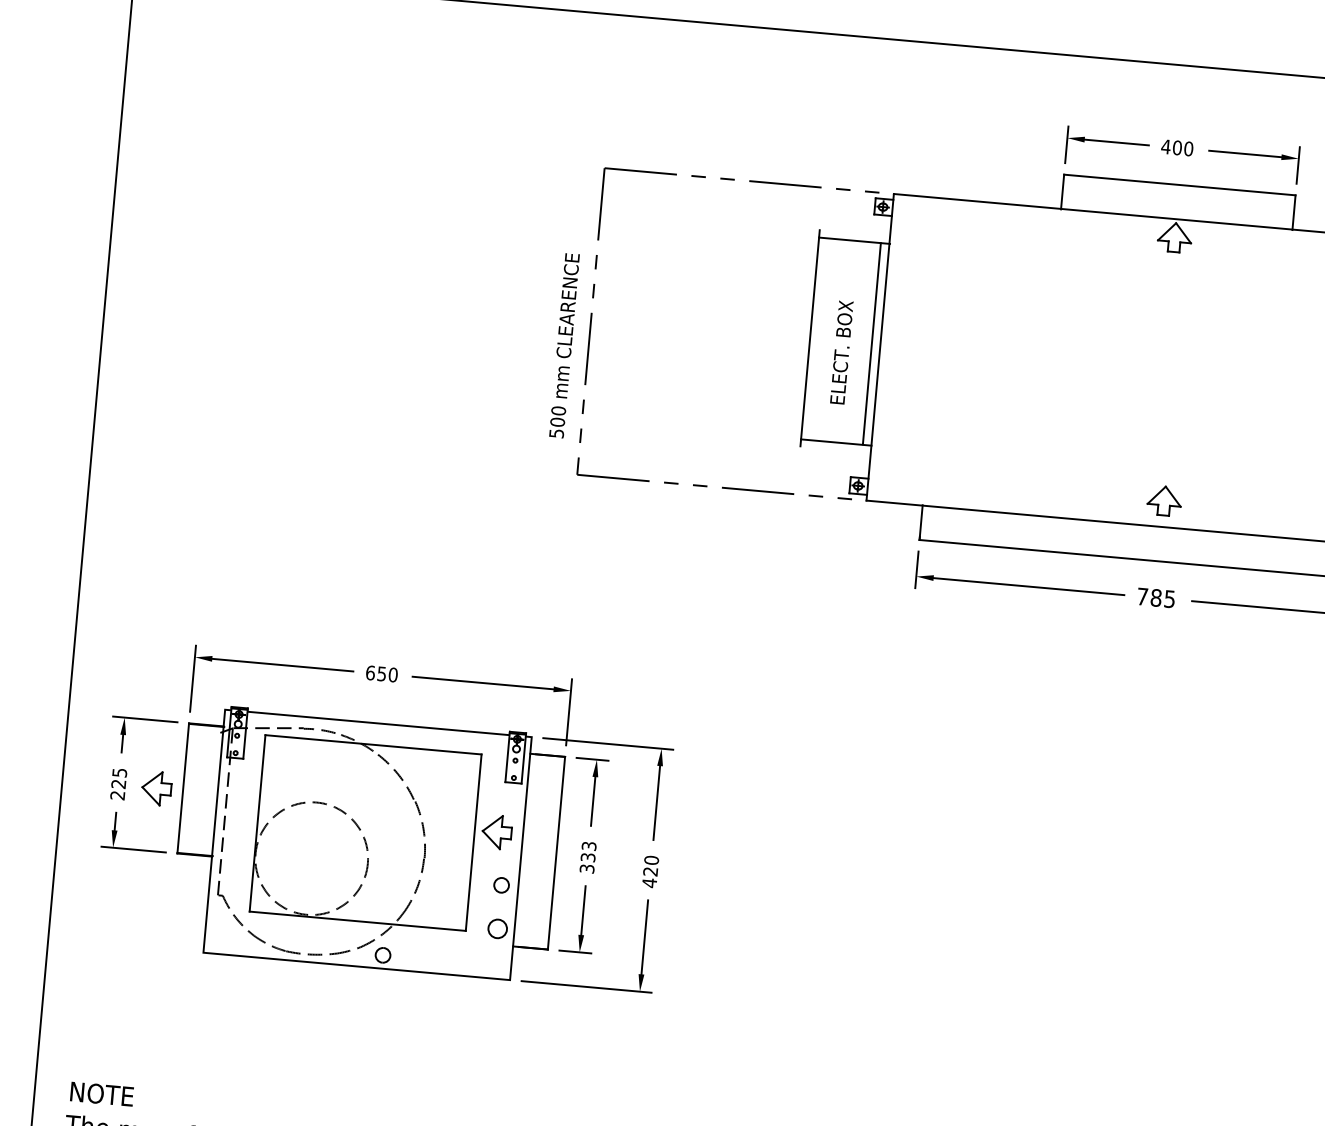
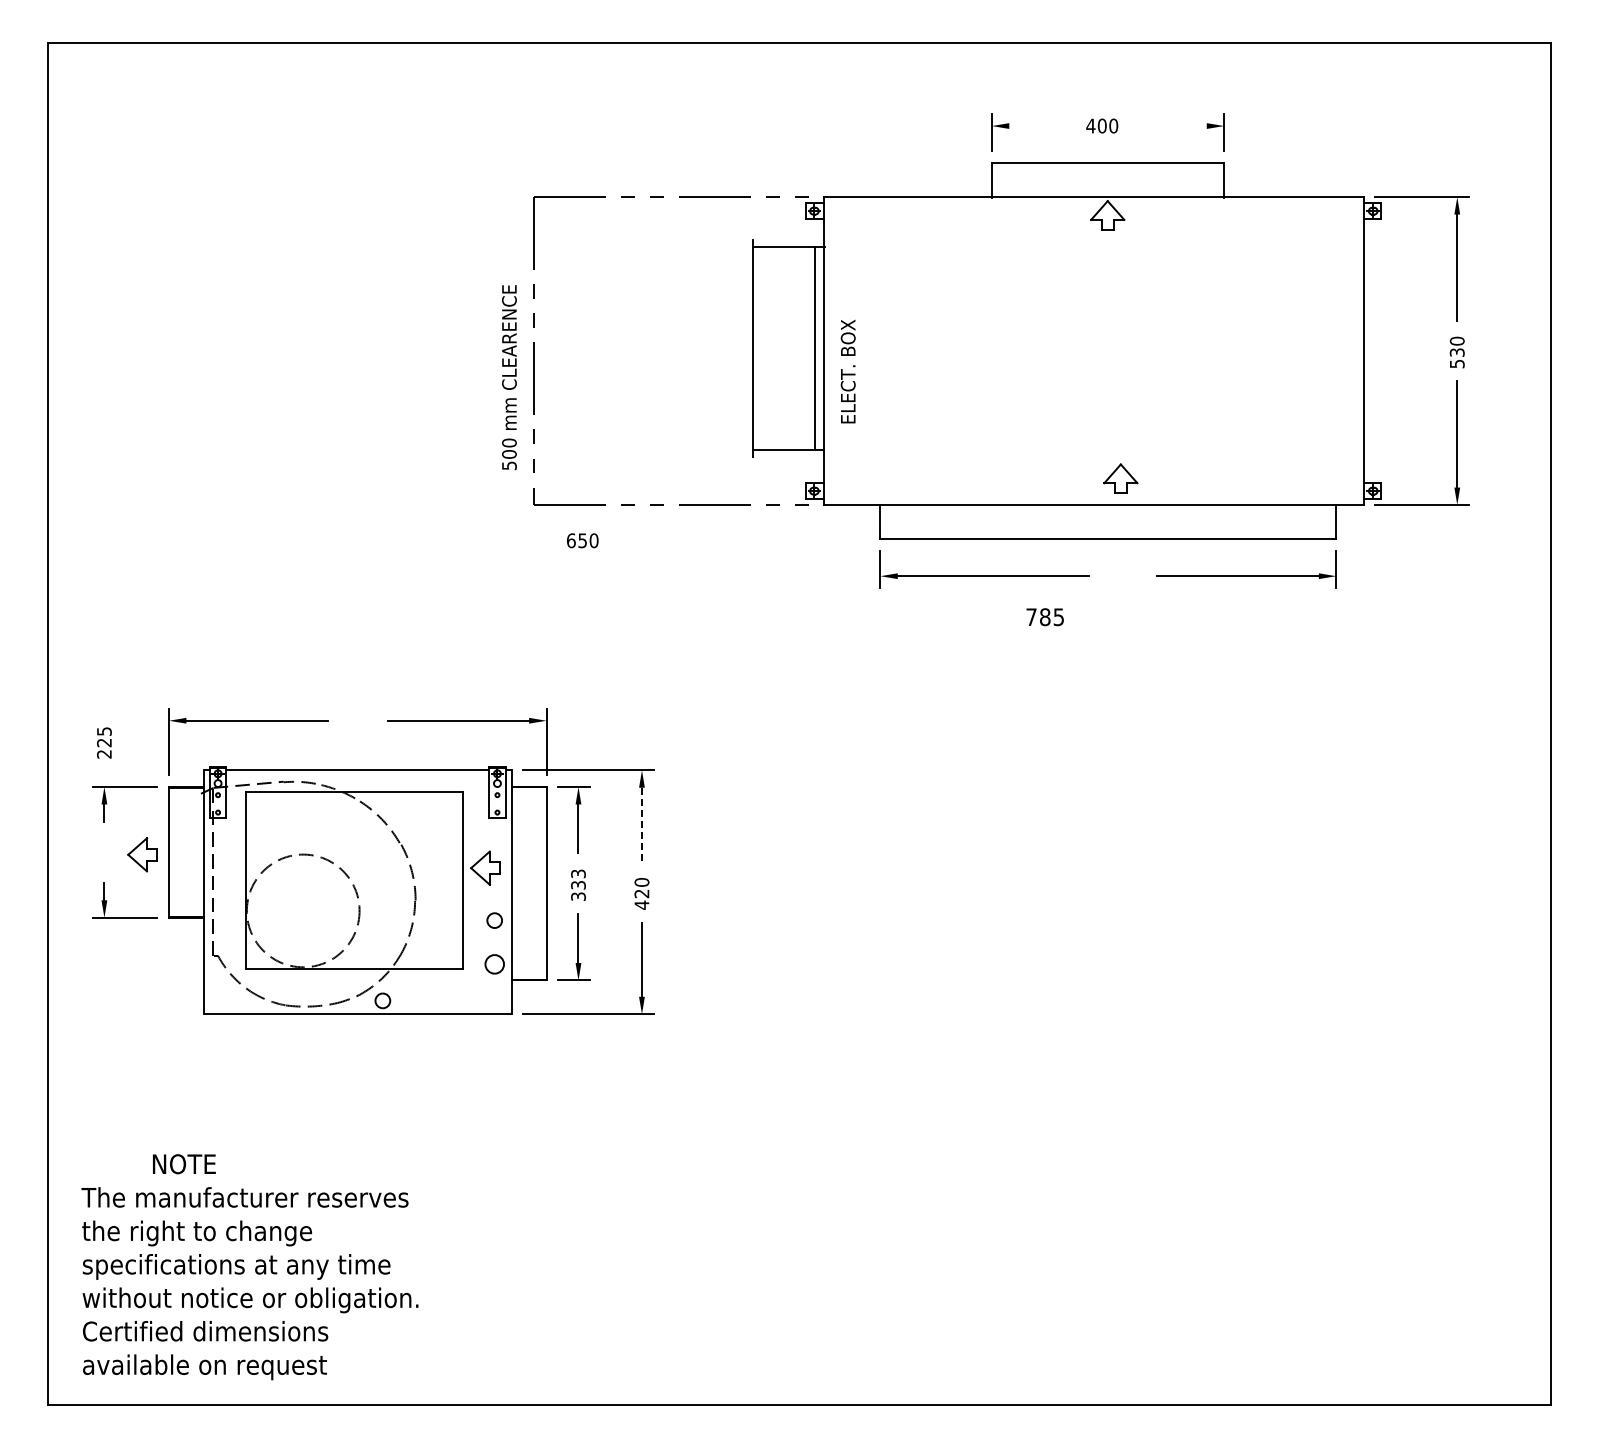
line: (1116, 142) -> (1041, 126), removed
line: (1245, 154) -> (1170, 126), removed
text: (841, 352) -> (847, 371), moved
text: (1155, 598) -> (1044, 617), moved
text: (381, 673) -> (582, 540), moved
text: (118, 783) -> (104, 742), moved
line: (656, 803) -> (641, 825), solid -> dashed
text: (102, 1094) -> (184, 1164), moved

